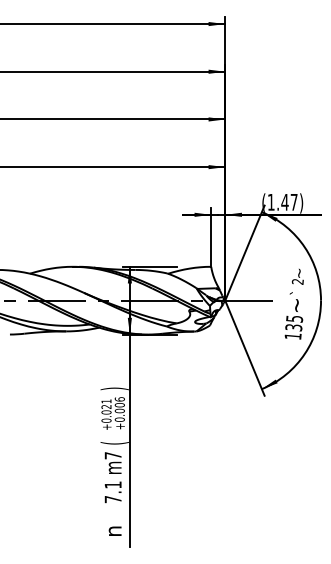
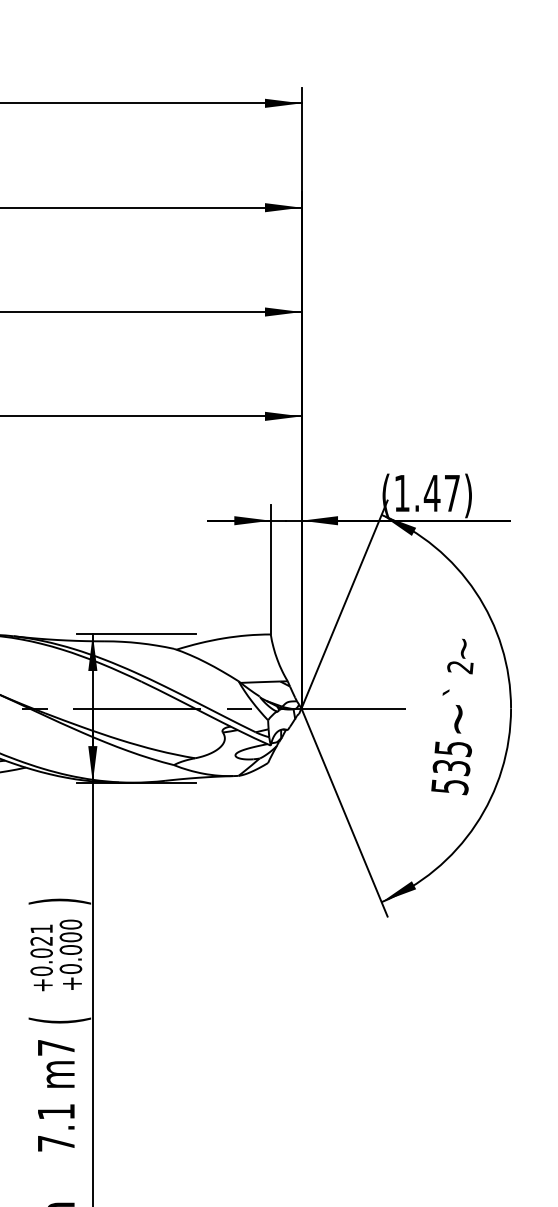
text: (292, 336) -> (448, 786), 135 -> 535
text: (119, 399) -> (70, 924), +0.006 -> +0.000

